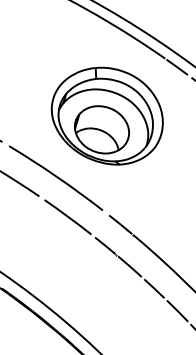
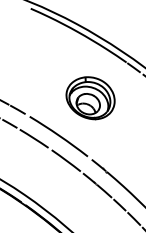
part: (107, 116) -> (90, 98), size x0.7

